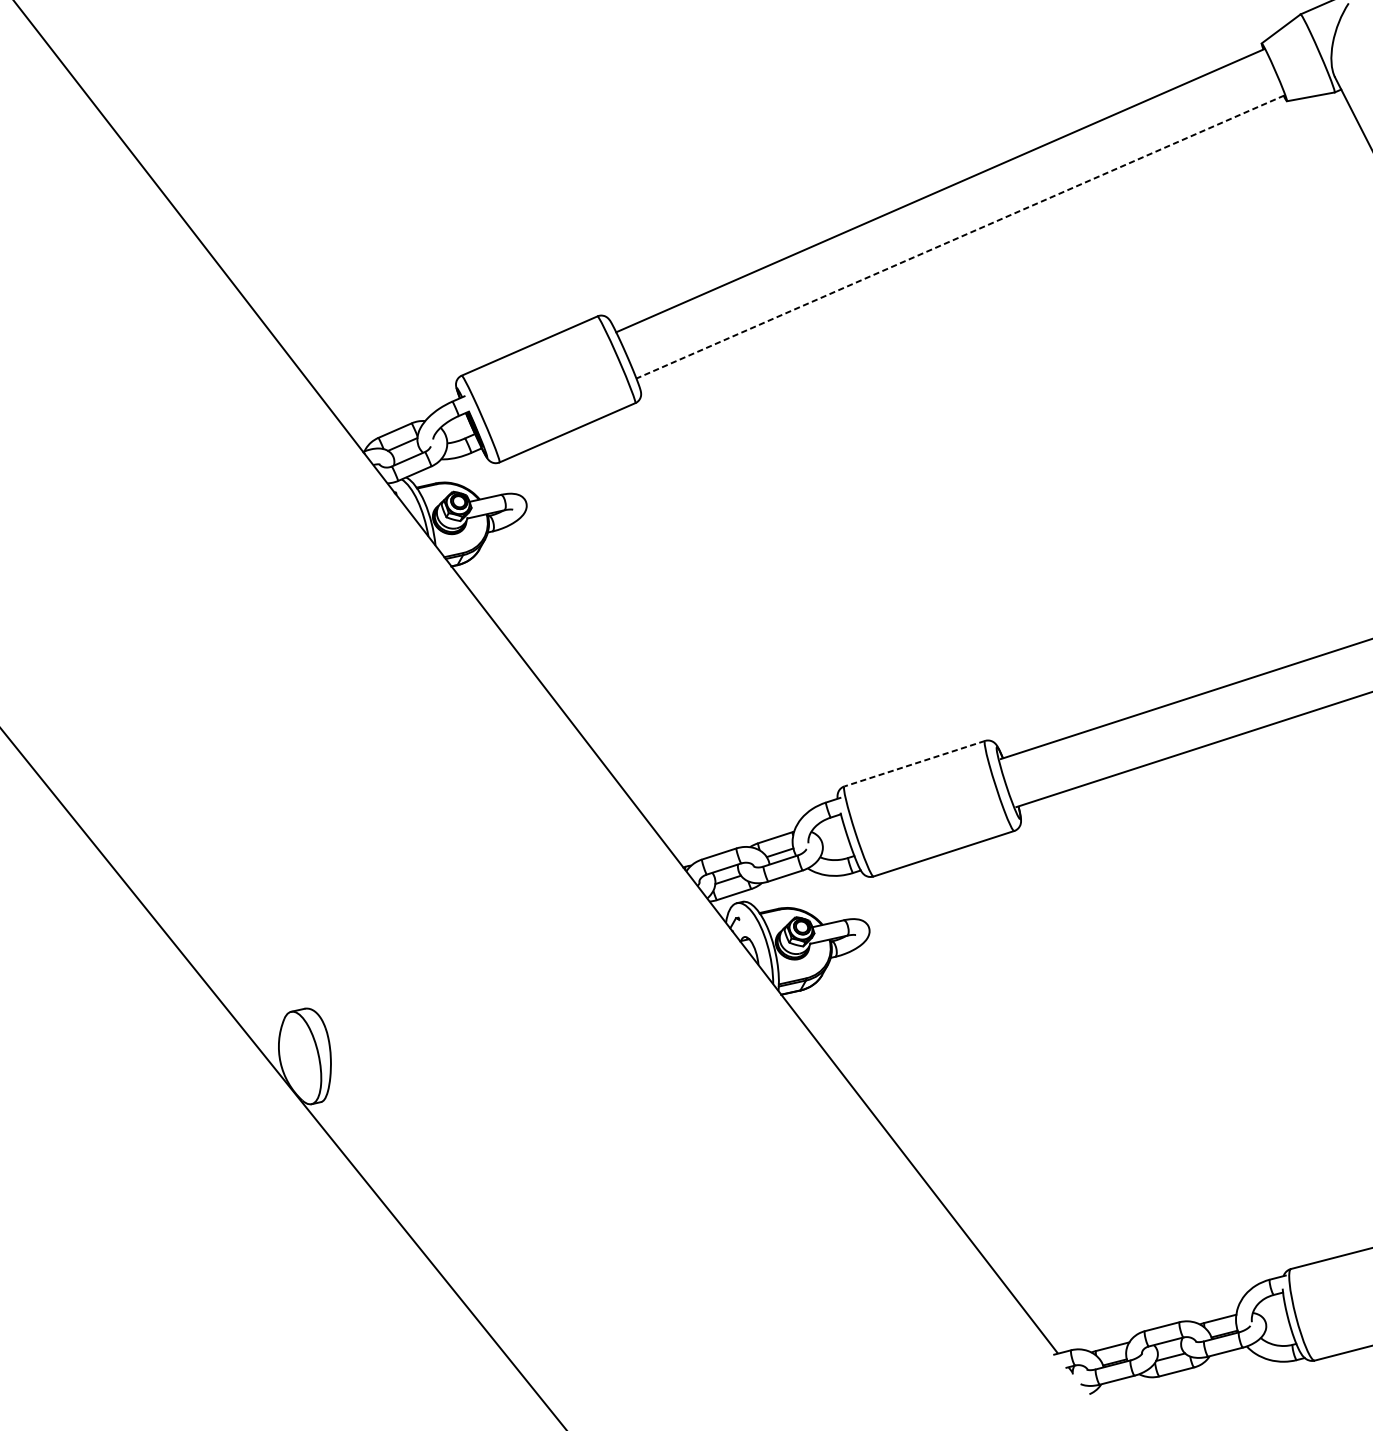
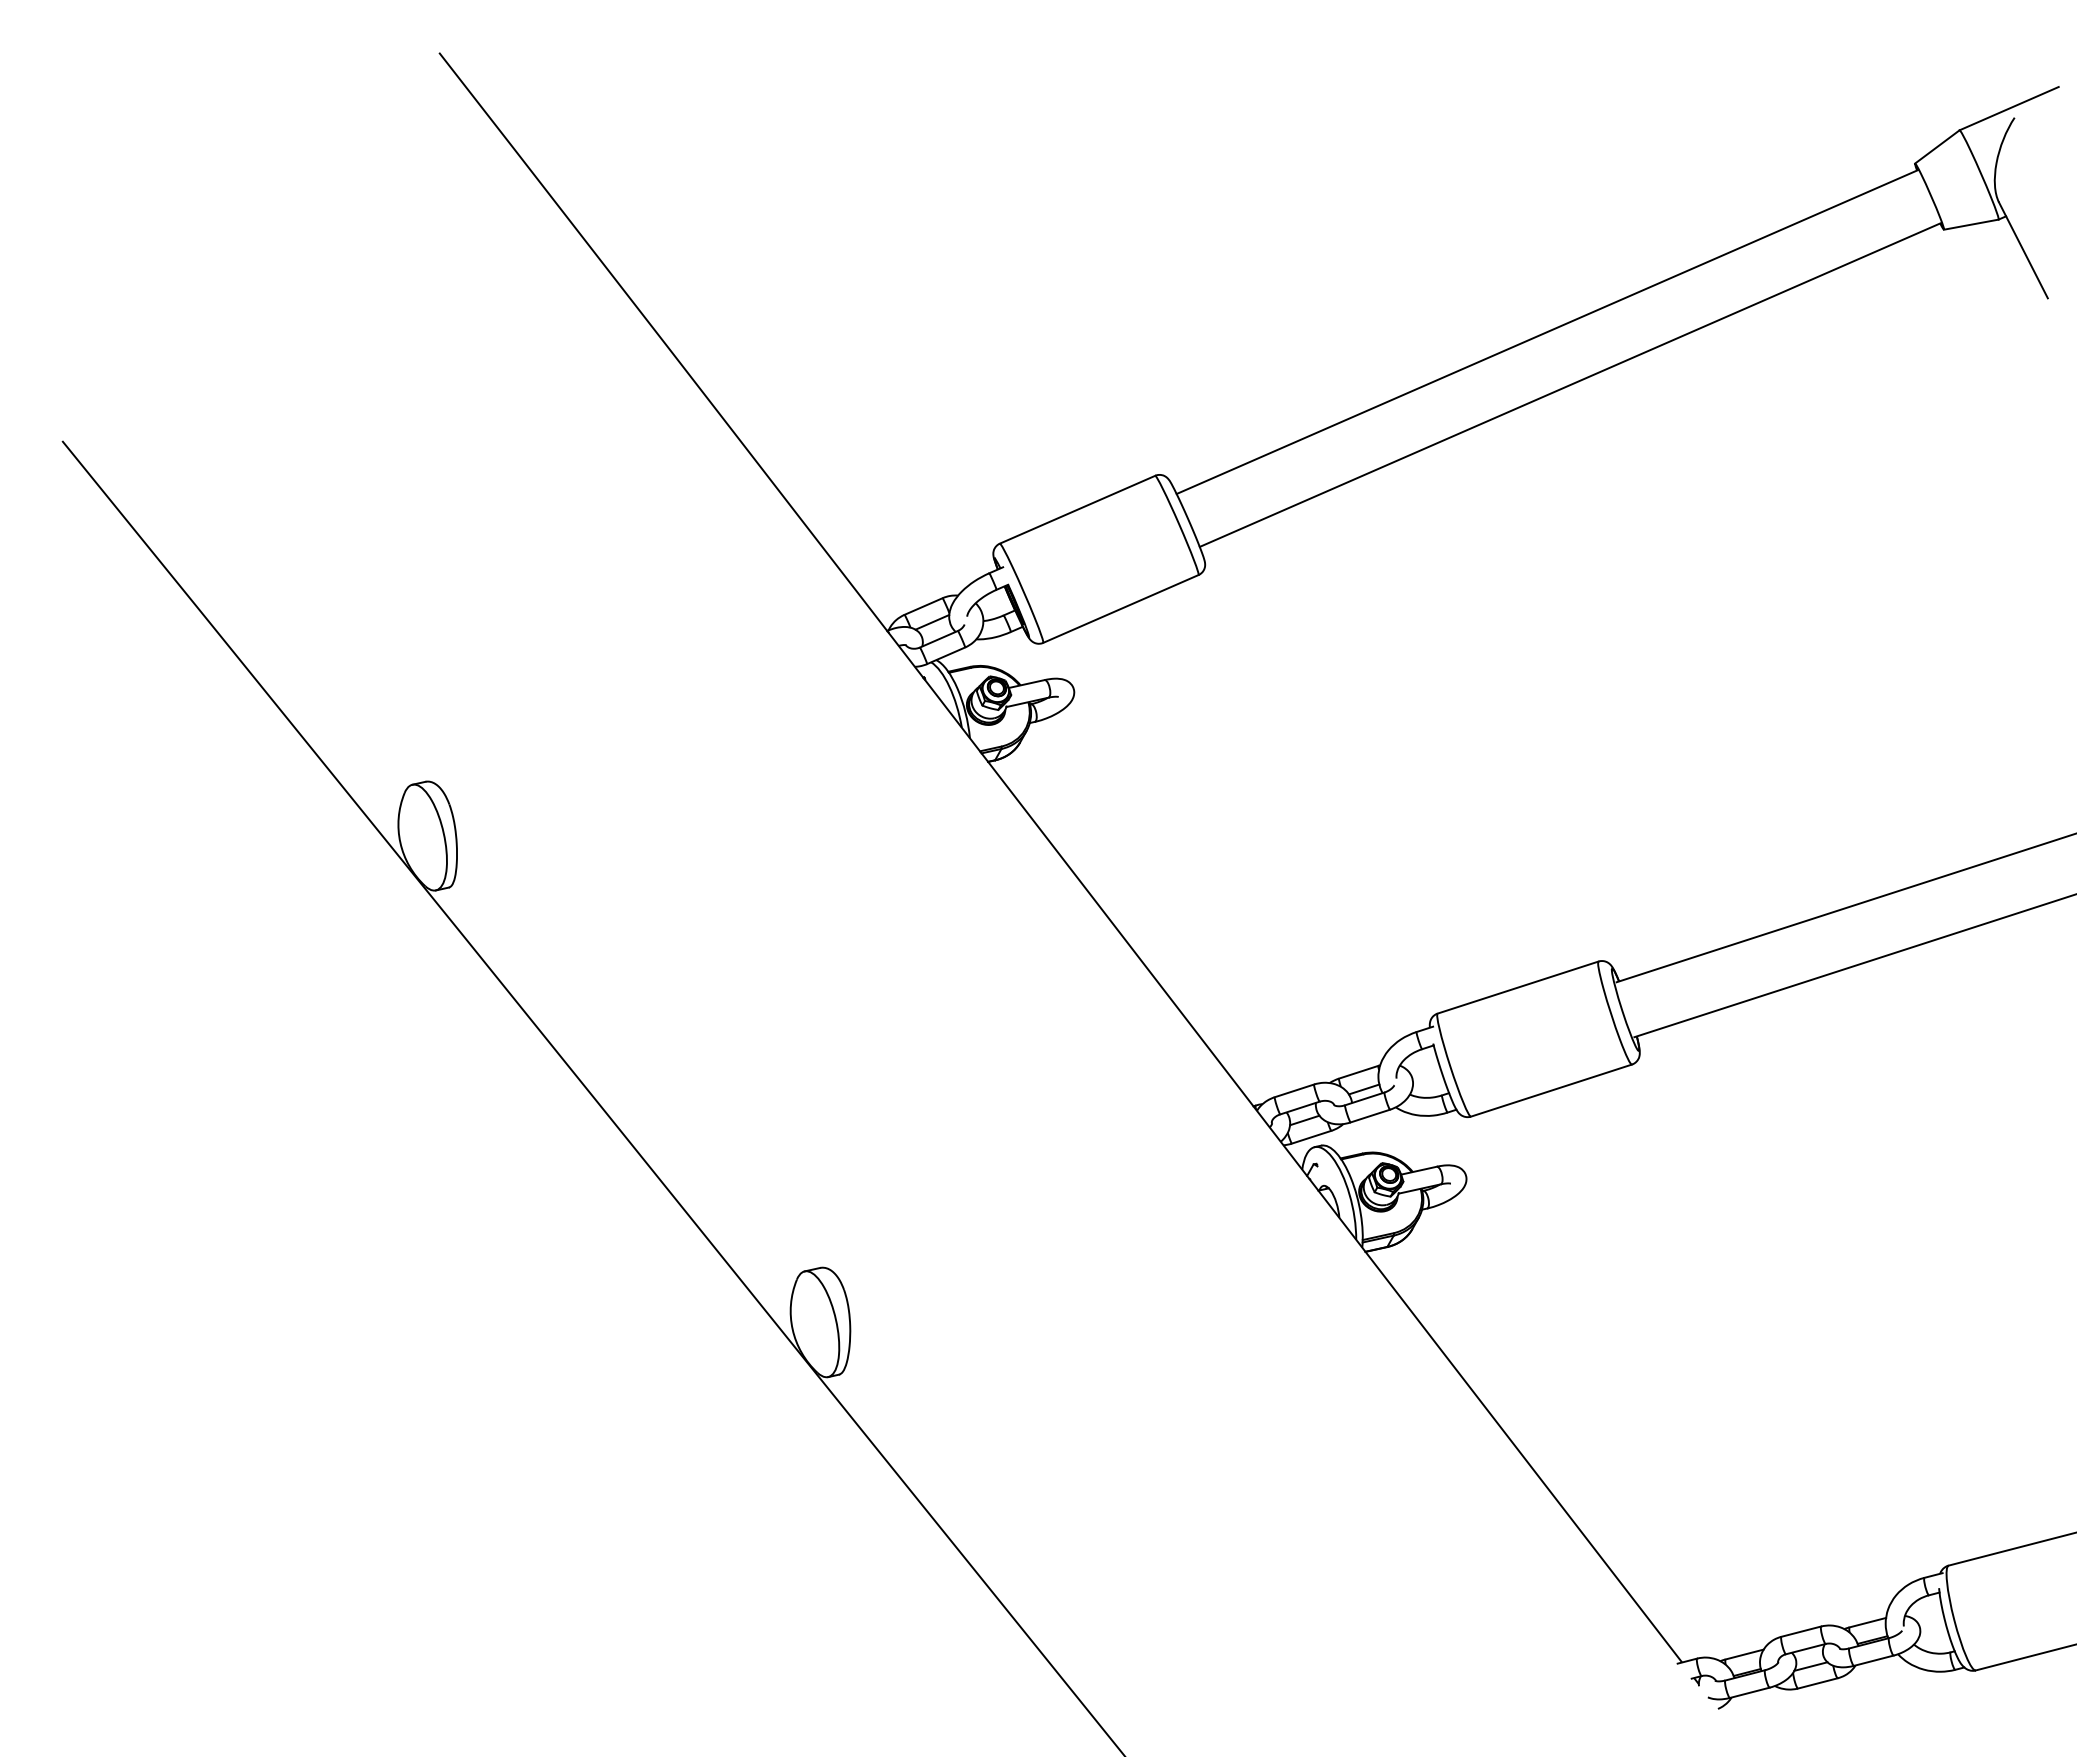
line: (960, 237) -> (1570, 385), dashed -> solid
line: (915, 763) -> (1518, 987), dashed -> solid

